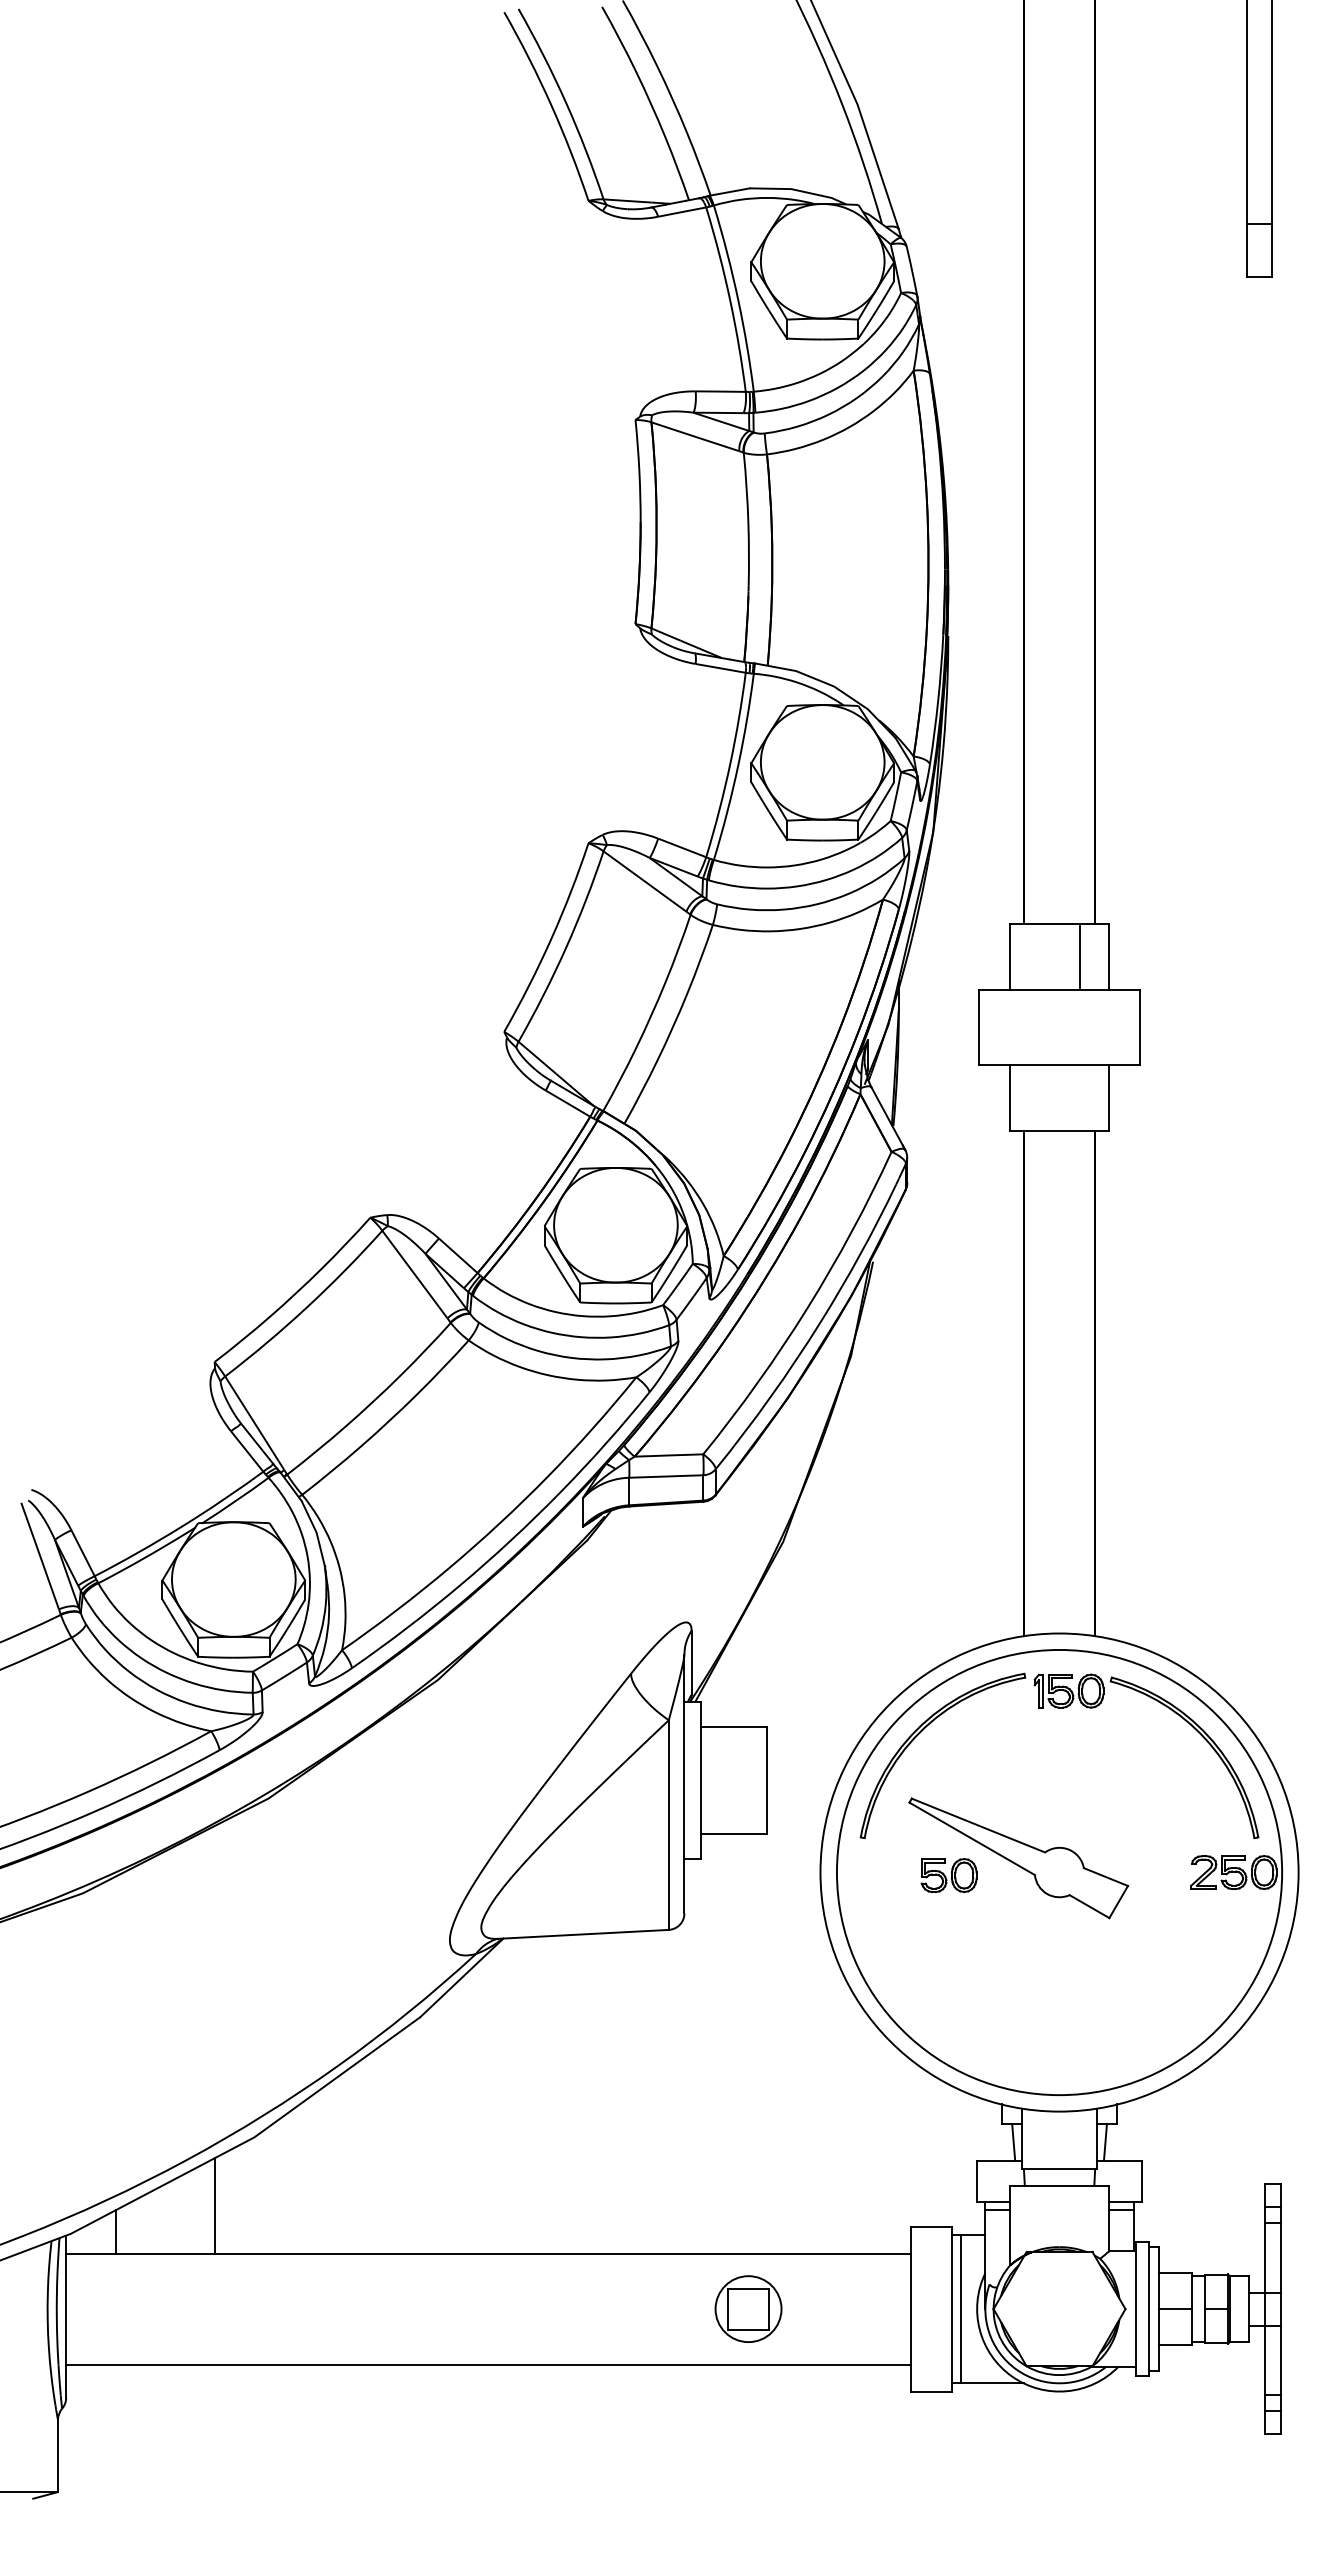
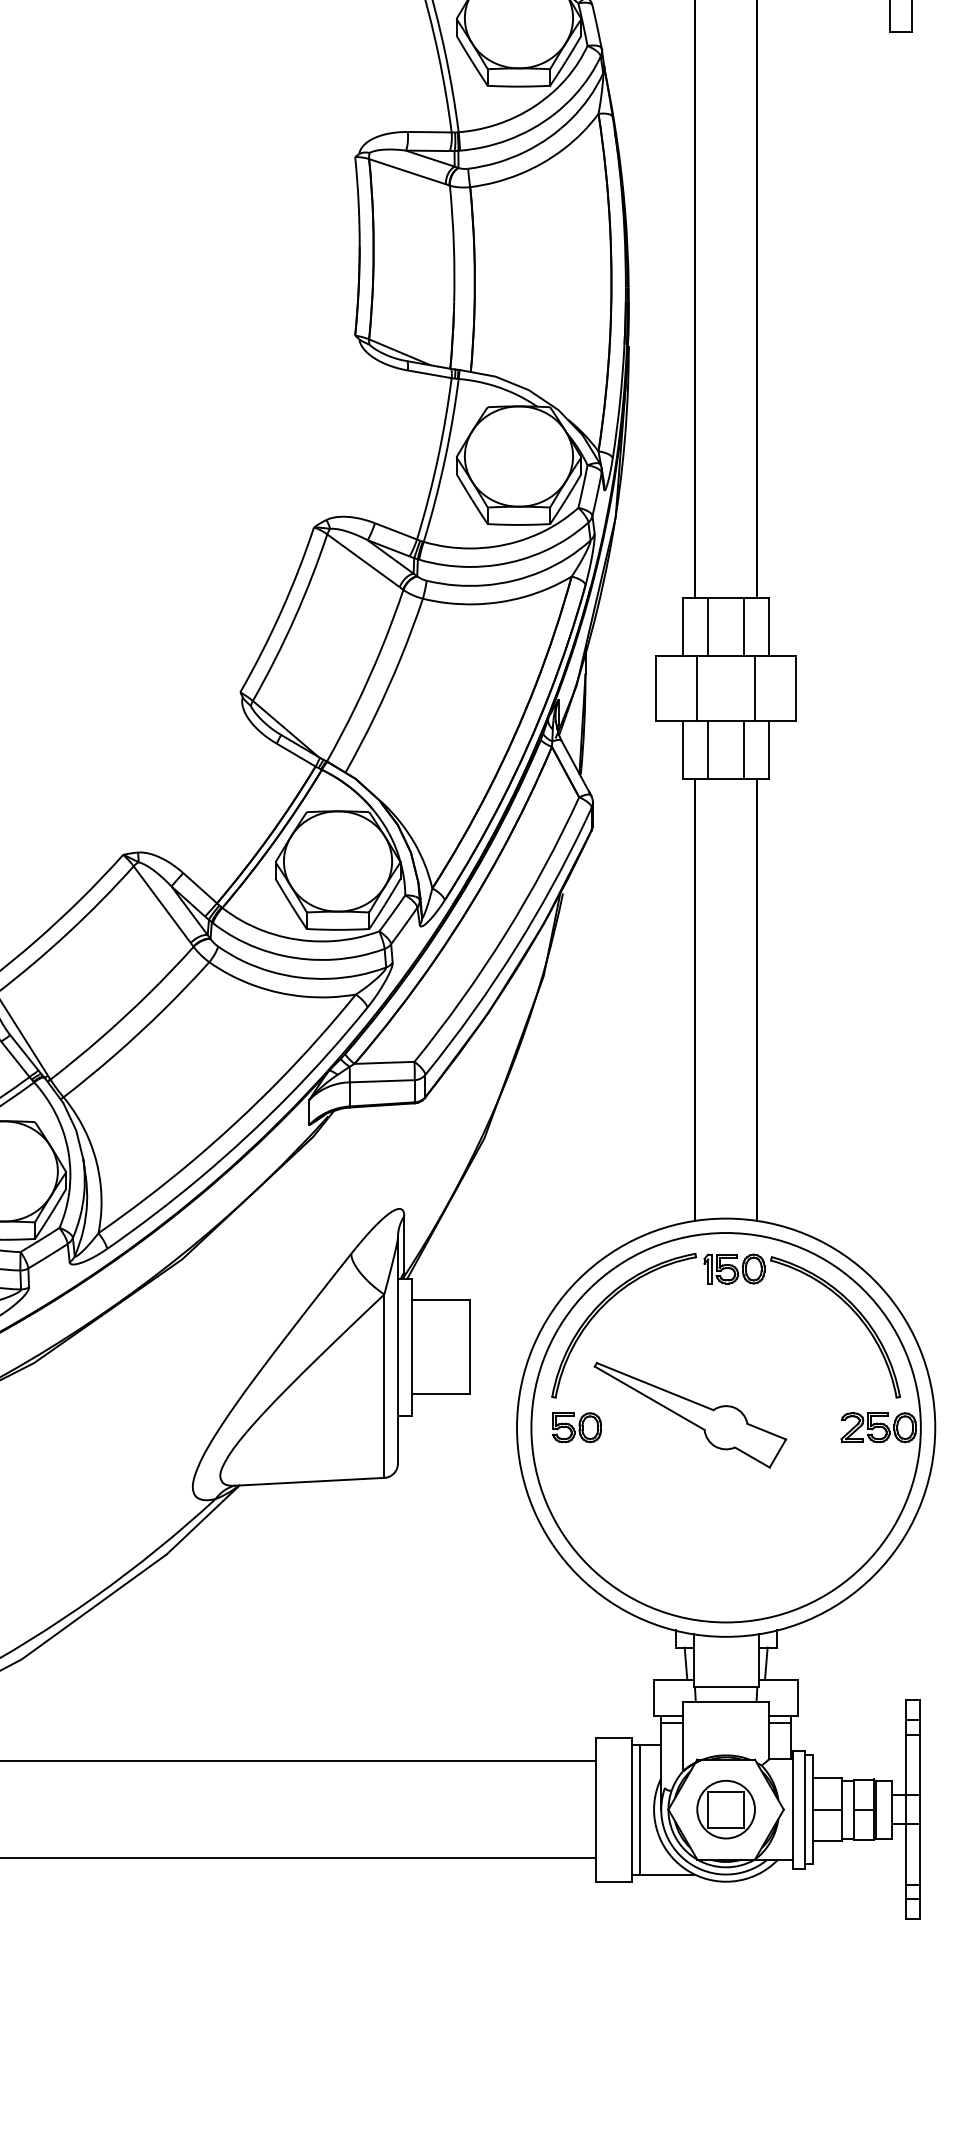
line: (1039, 957) -> (708, 627), added
line: (1026, 1027) -> (697, 688), added
line: (1092, 1027) -> (754, 688), added
line: (1039, 1097) -> (708, 749), added
line: (1080, 1097) -> (744, 749), added
part: (948, 1875) -> (576, 1427), moved
part: (748, 2308) -> (726, 1809), moved

